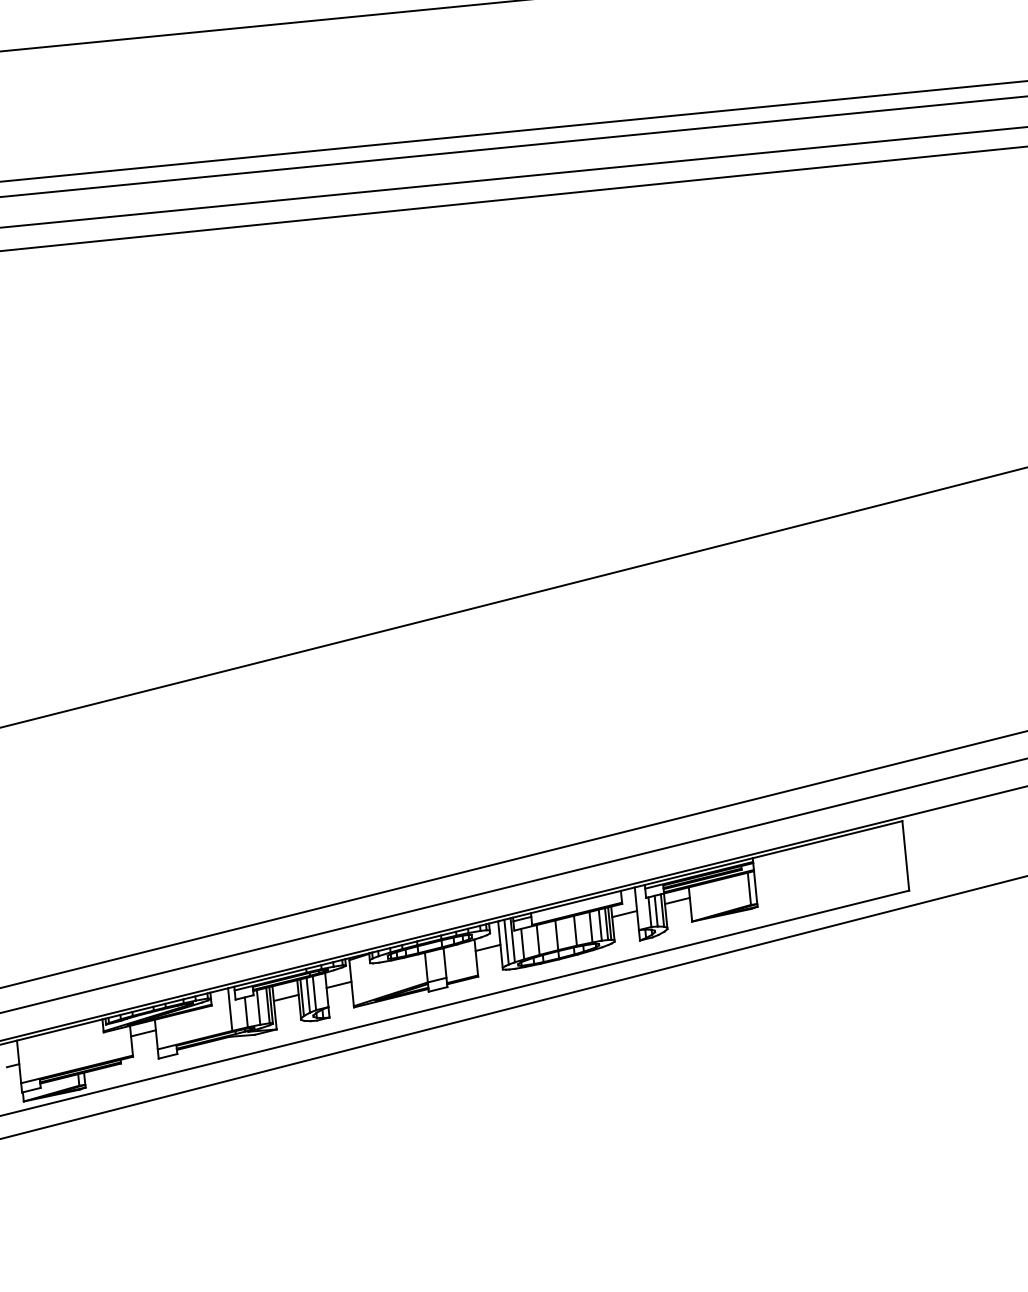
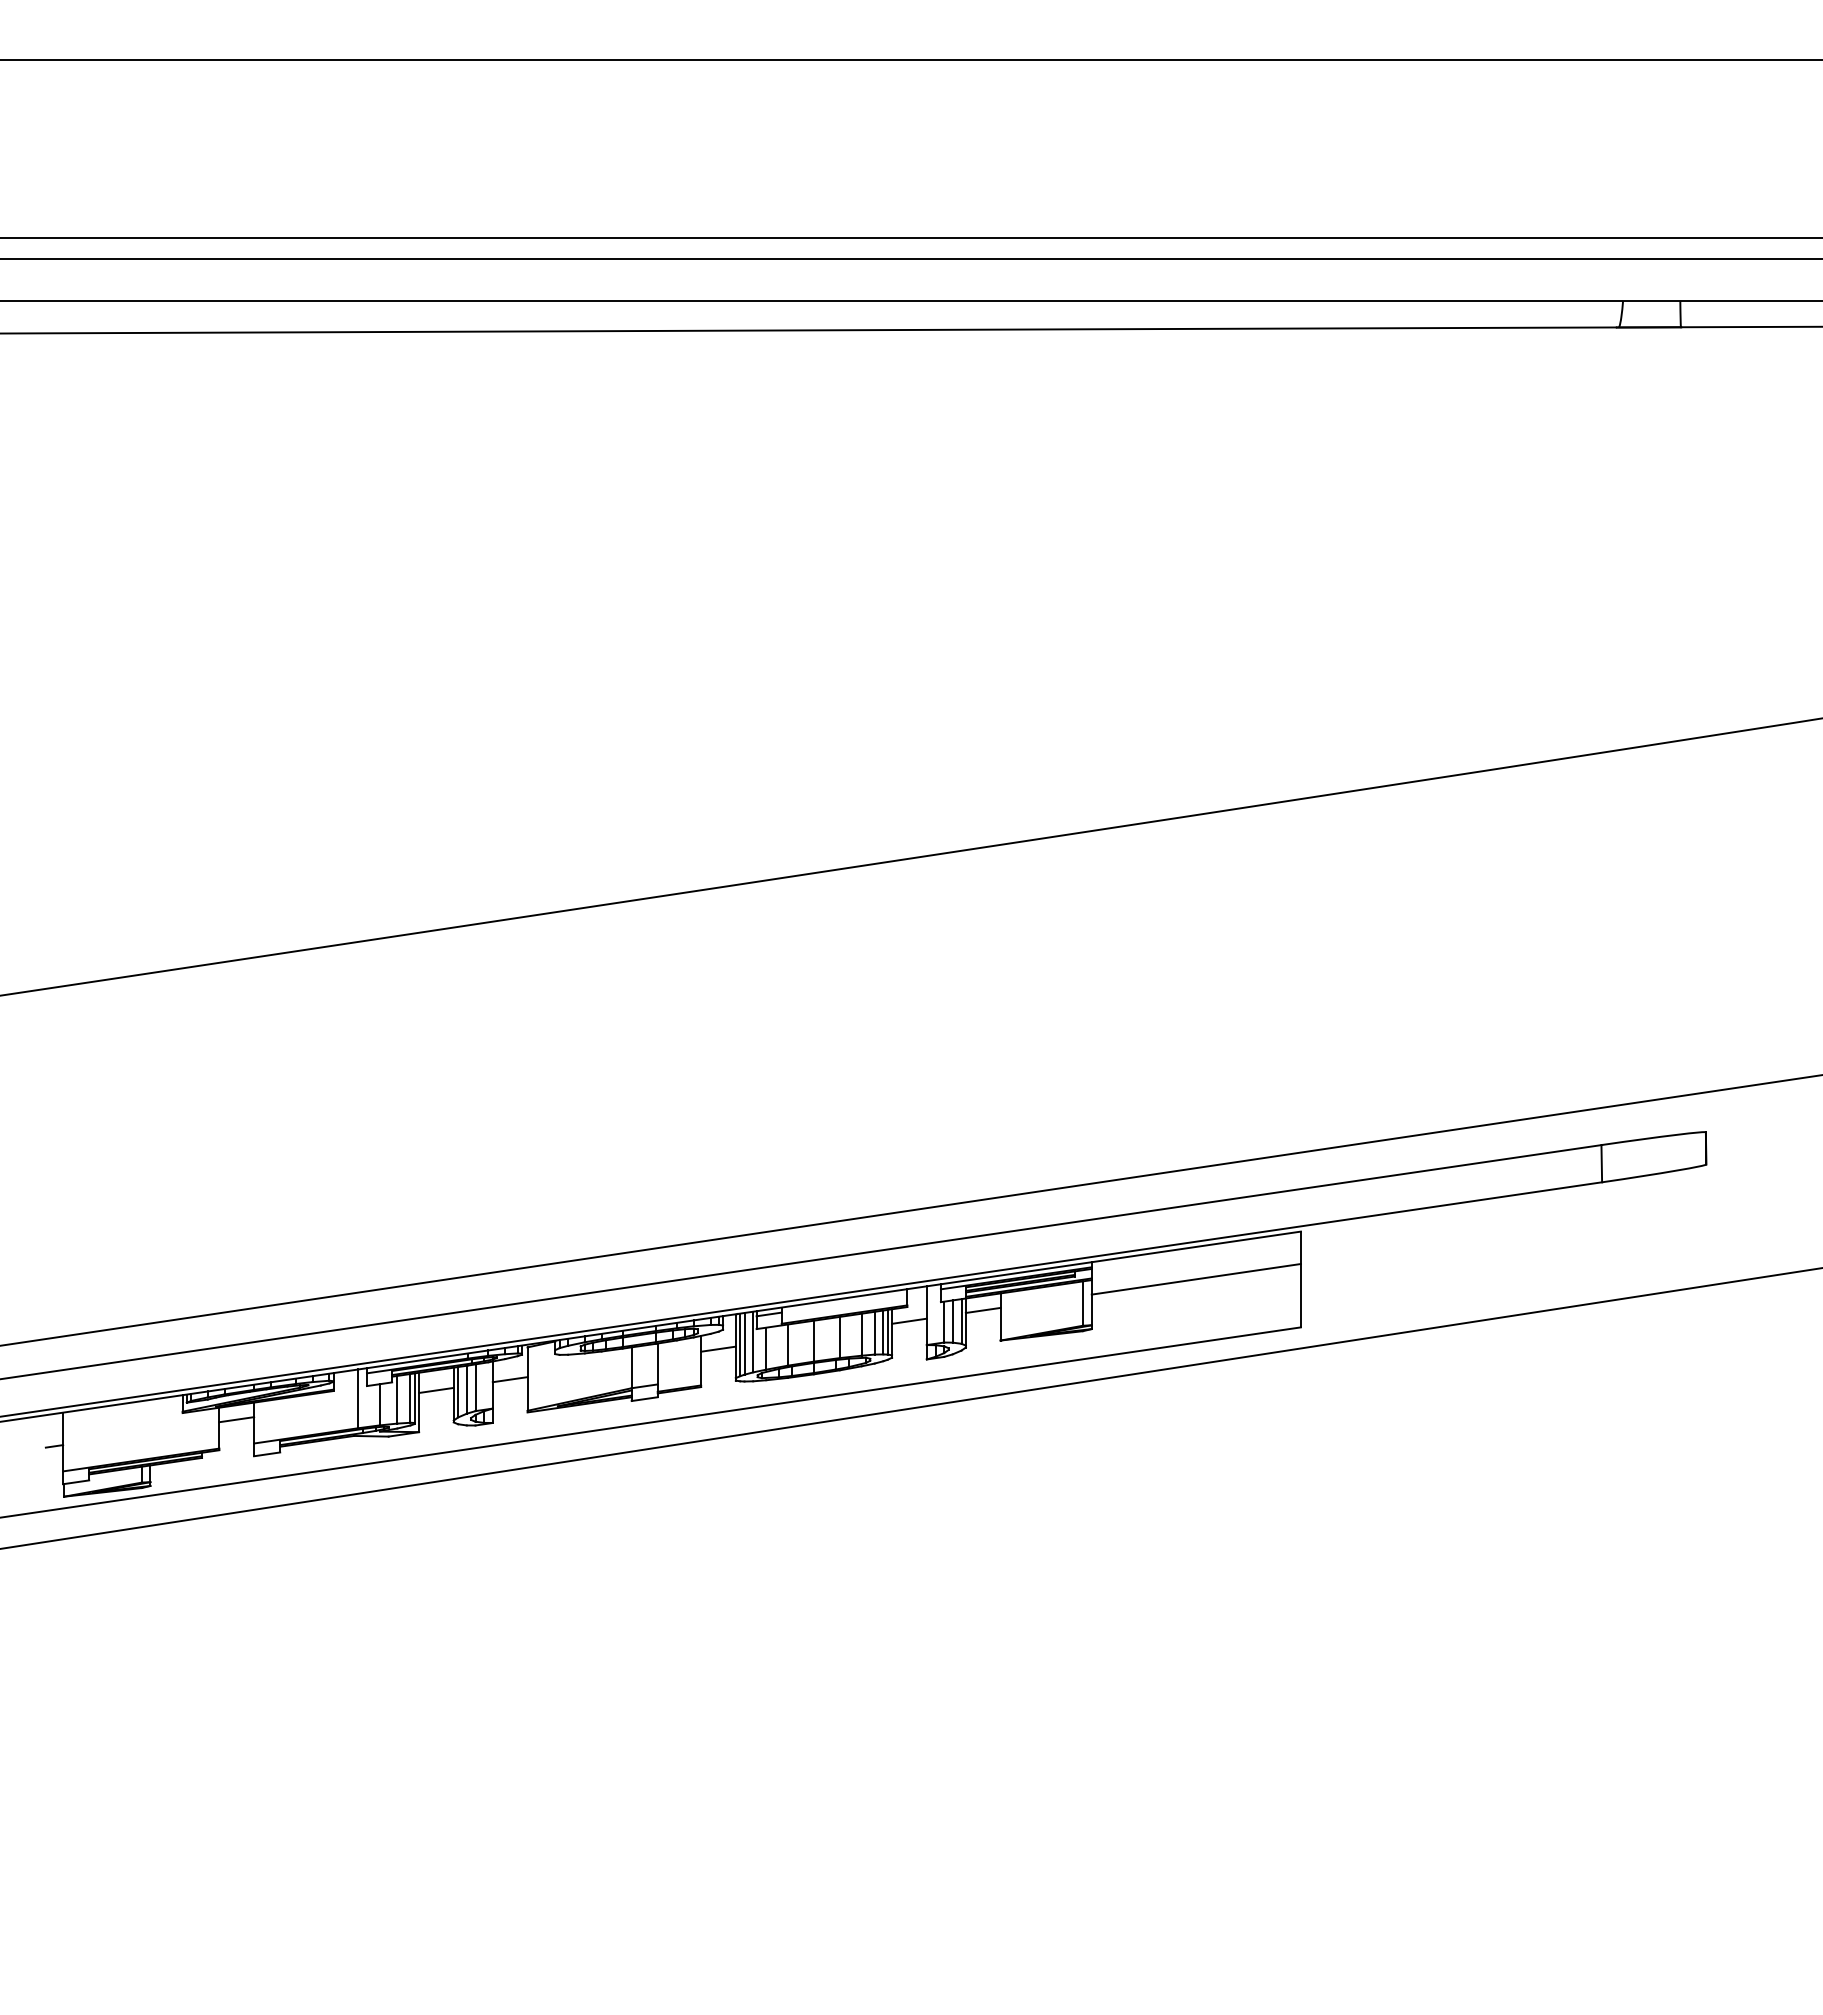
line: (829, 862) -> (1195, 1278), added
line: (503, 942) -> (740, 1344), added

